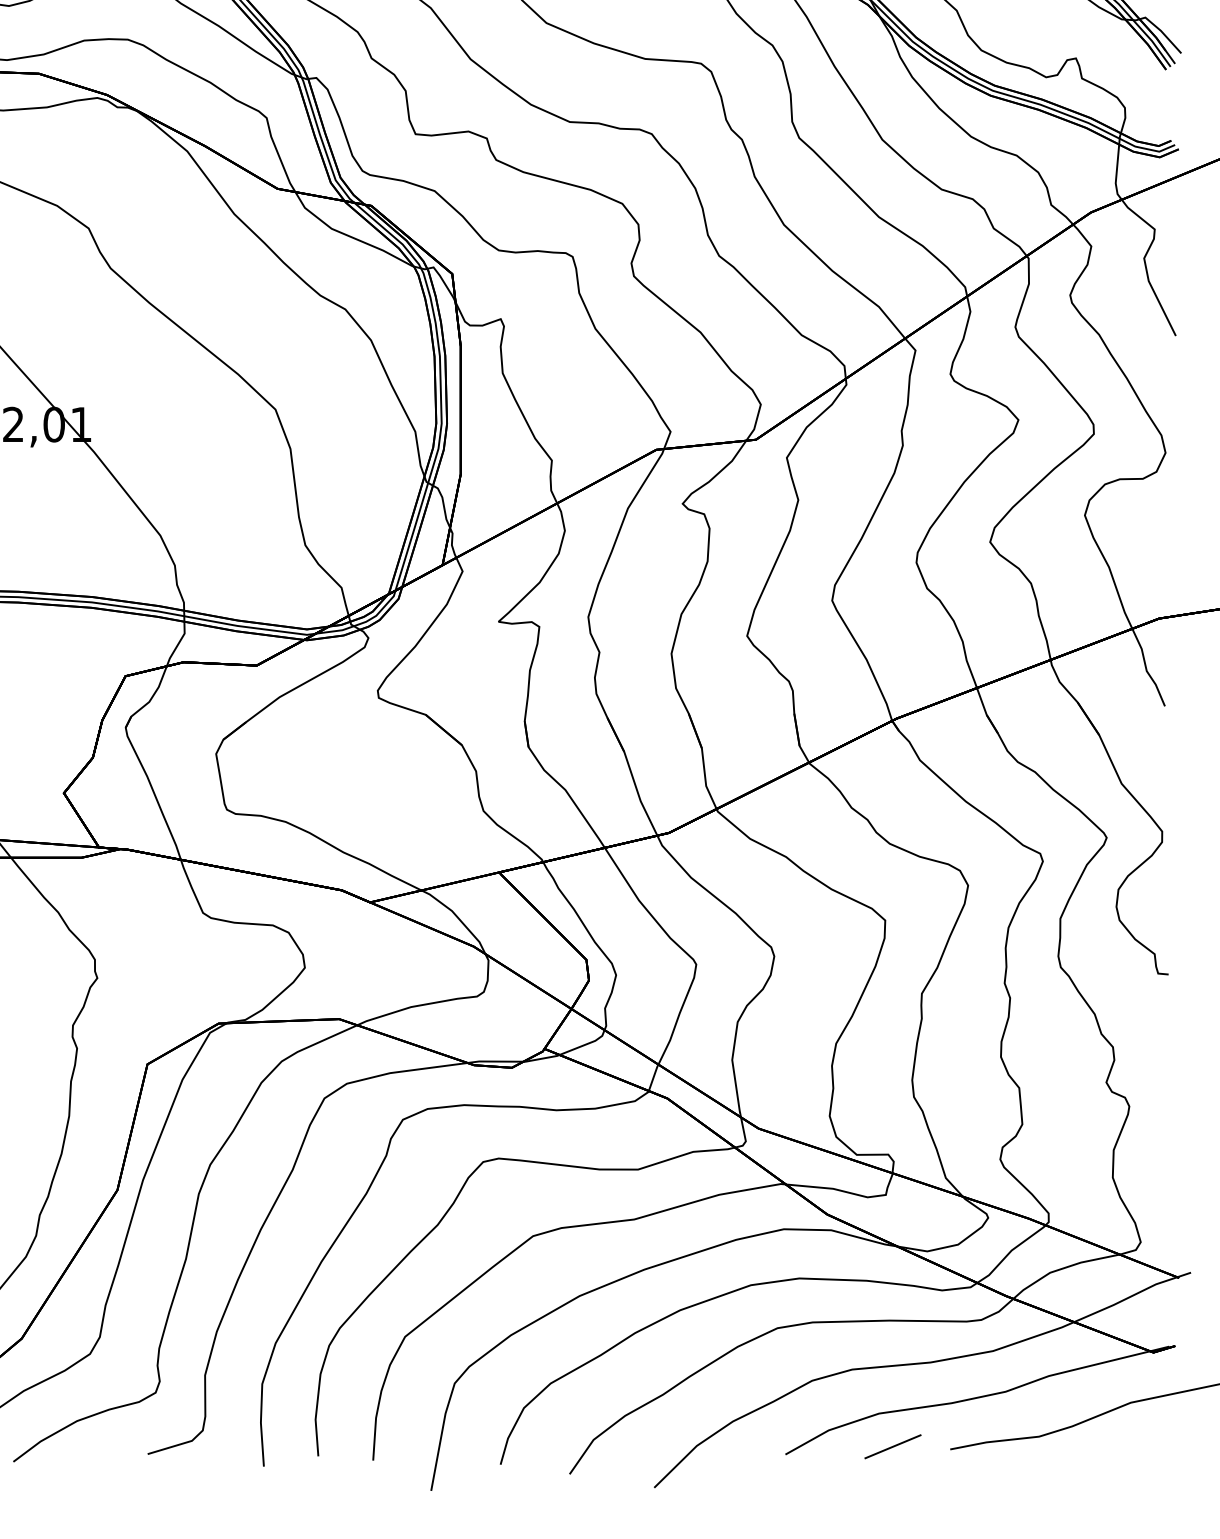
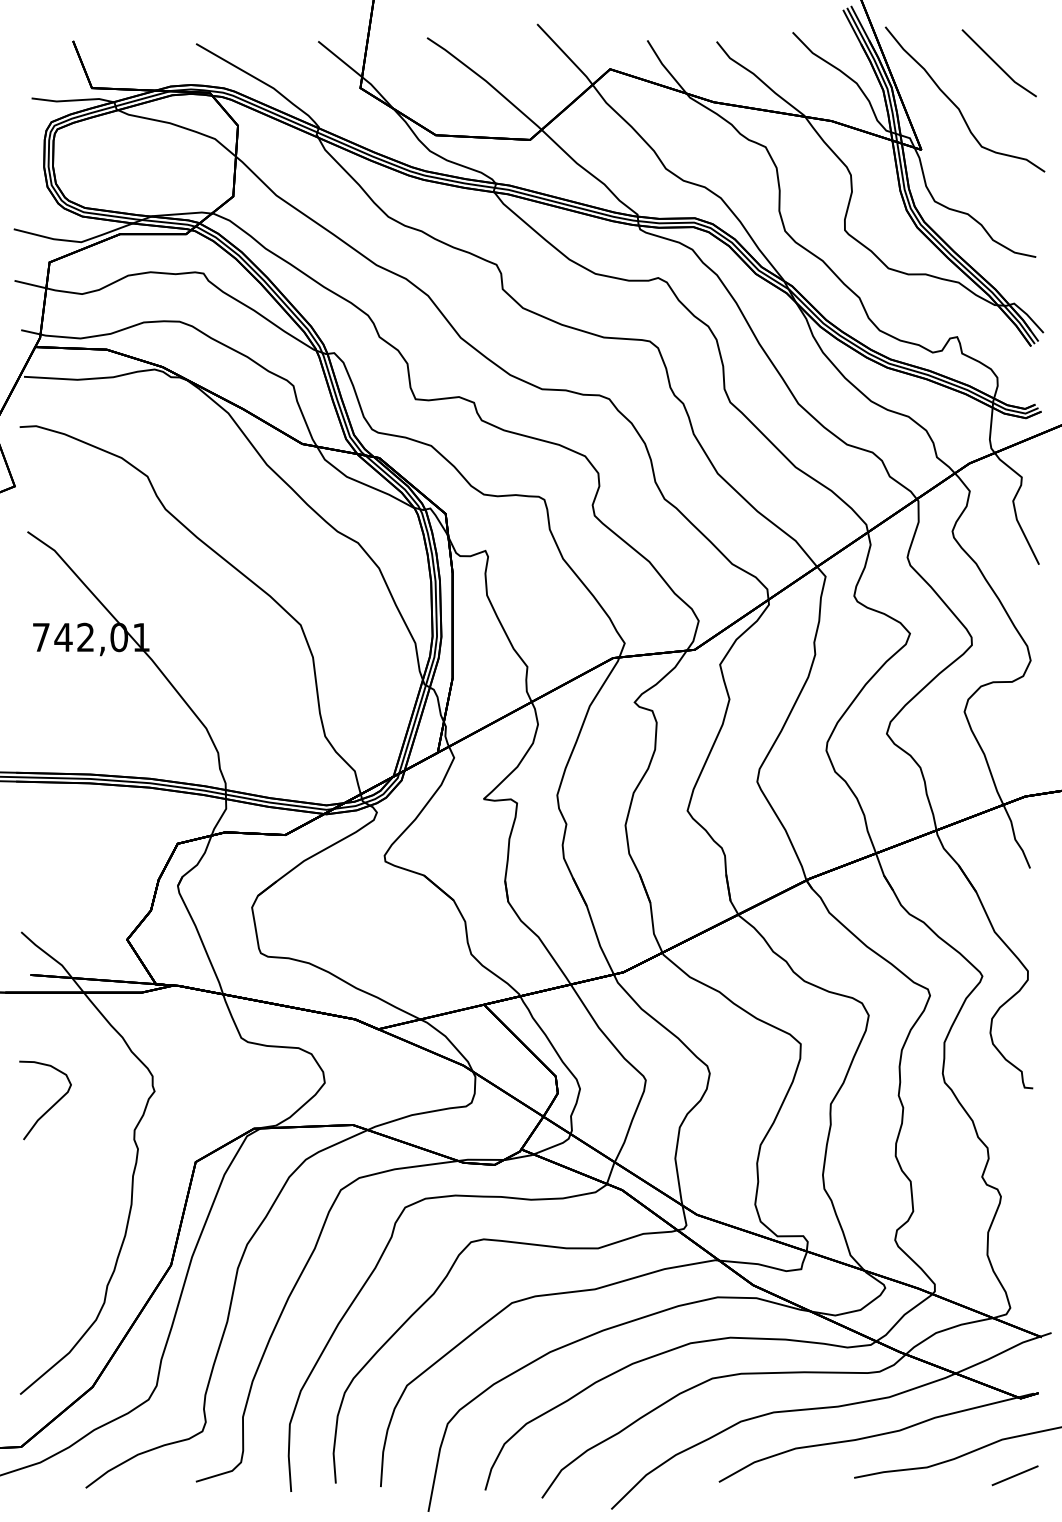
line: (892, 1446) -> (1014, 1475), moved

